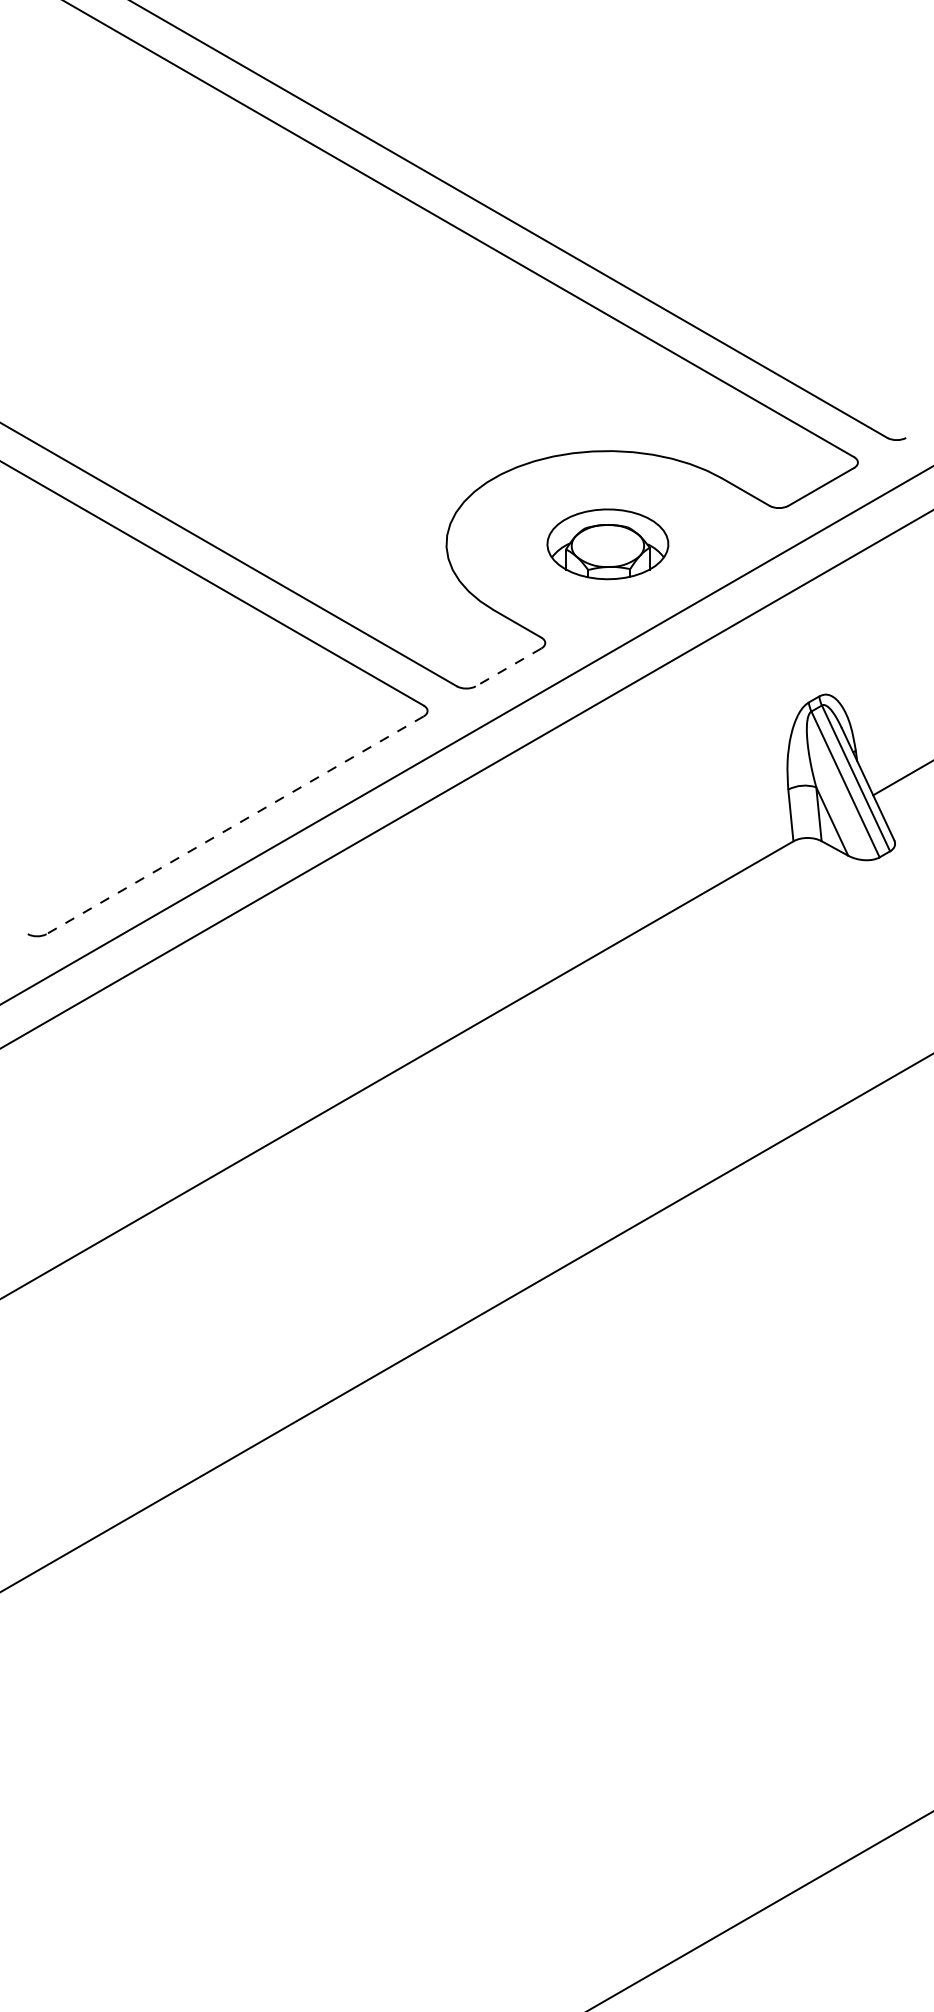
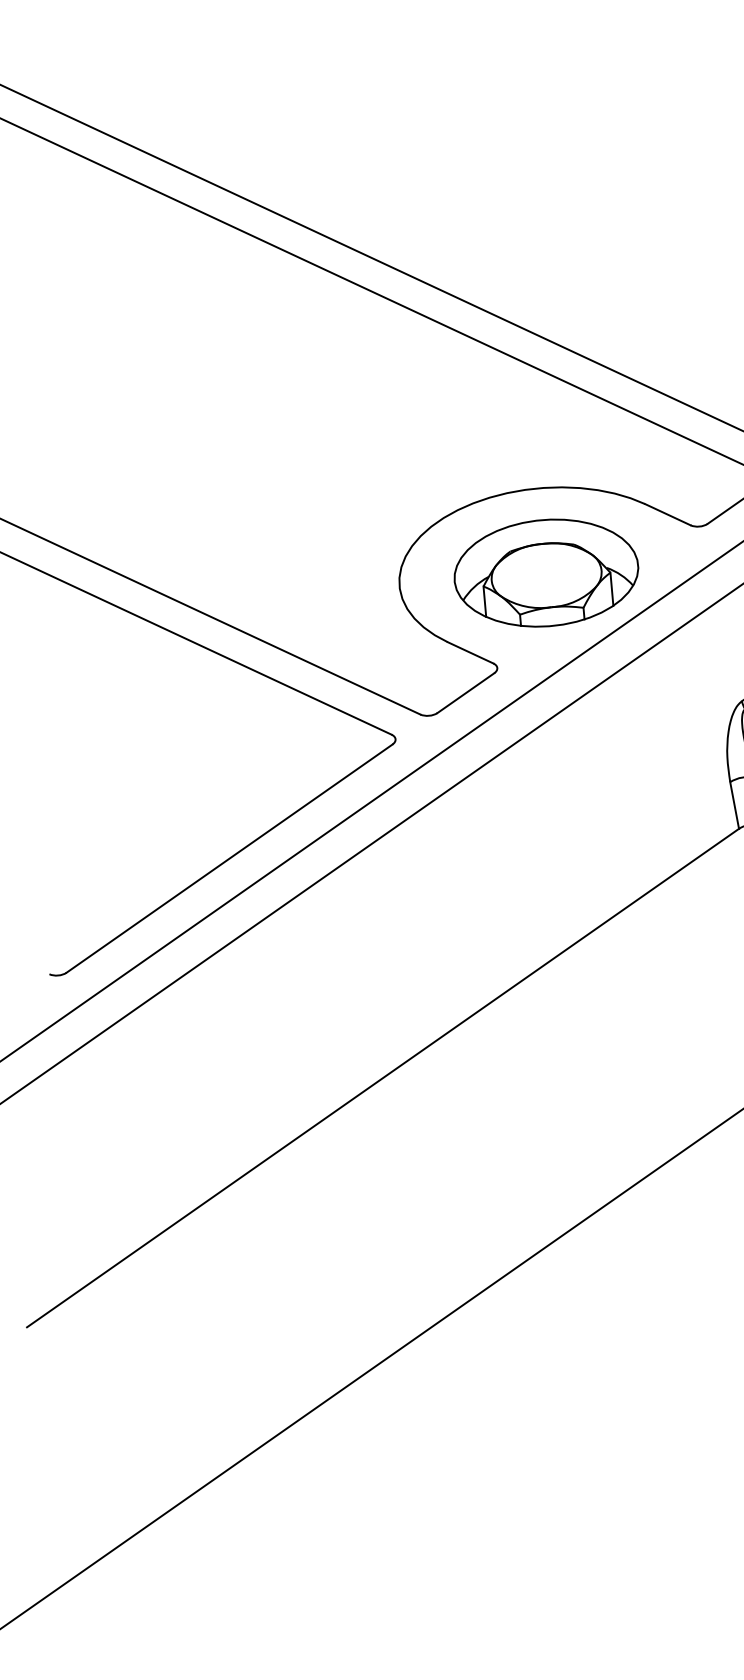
part: (607, 544) -> (546, 573), size x1.67
line: (508, 667) -> (465, 693), dashed -> solid
line: (235, 825) -> (229, 858), dashed -> solid

